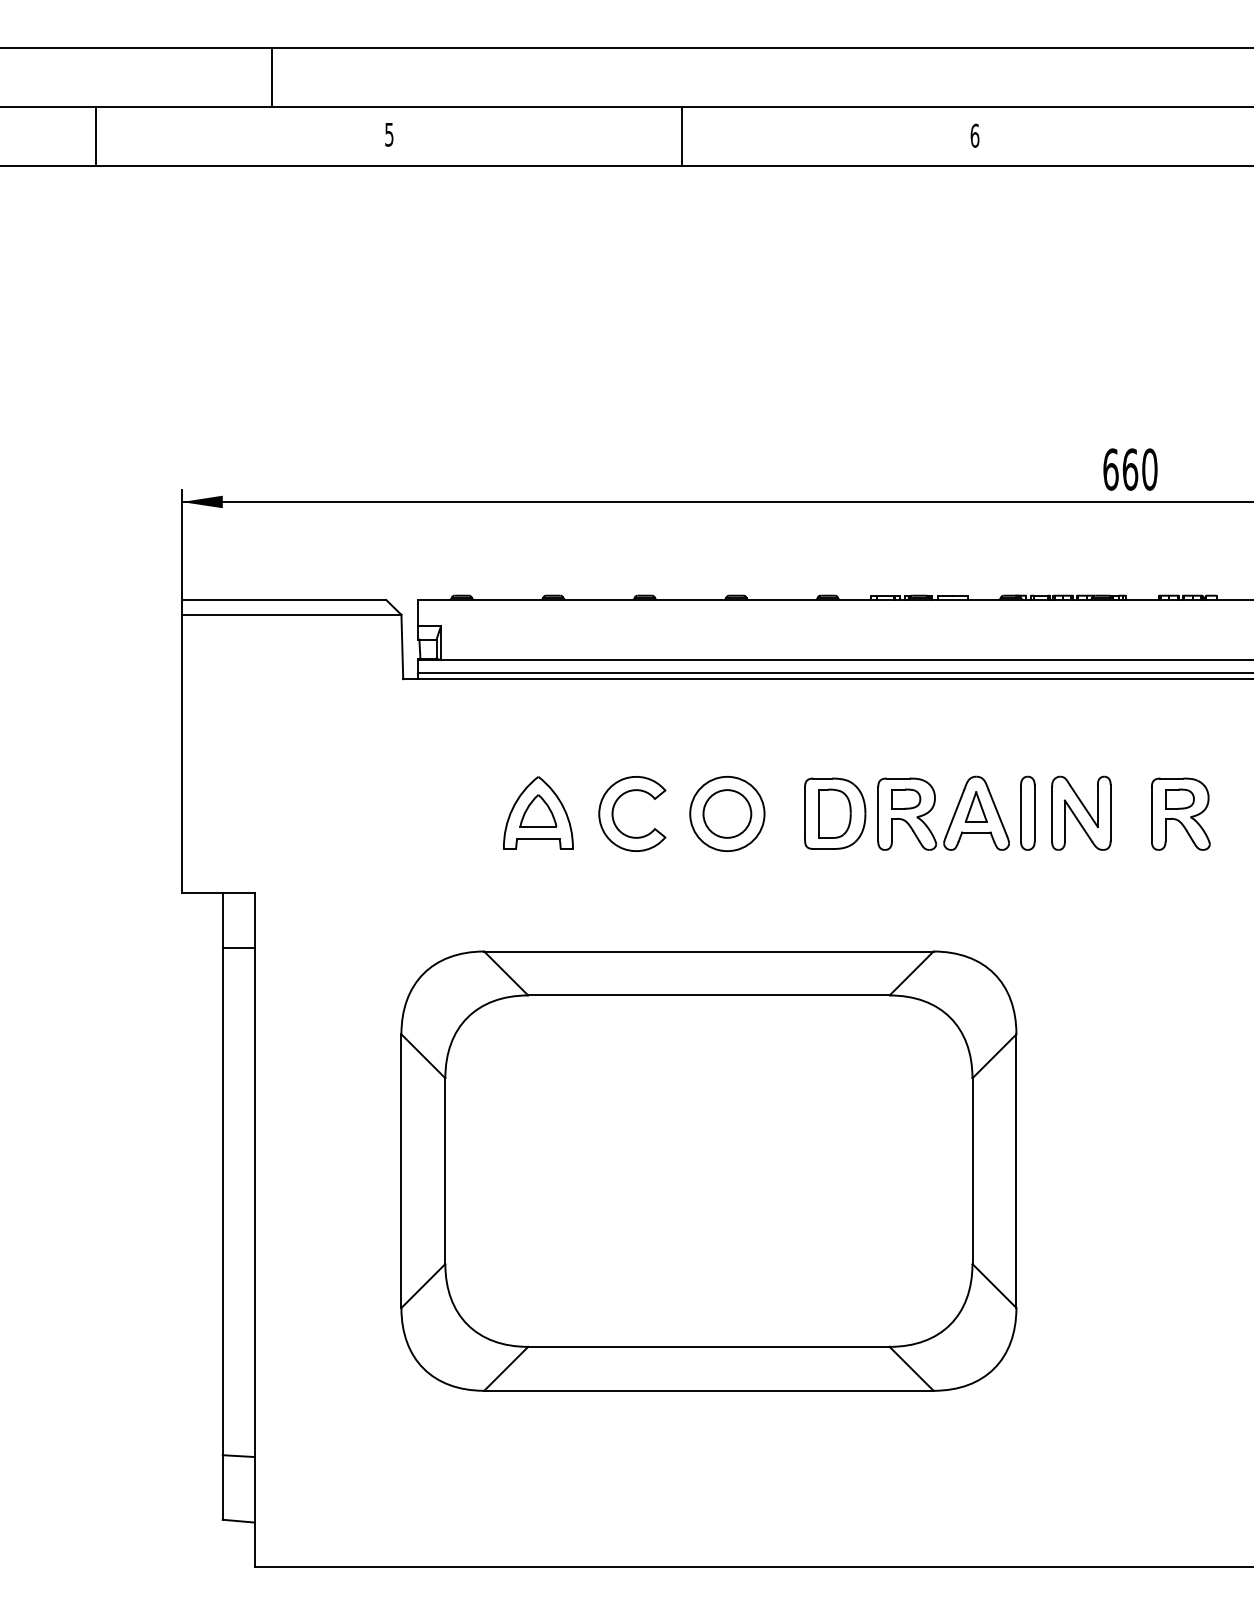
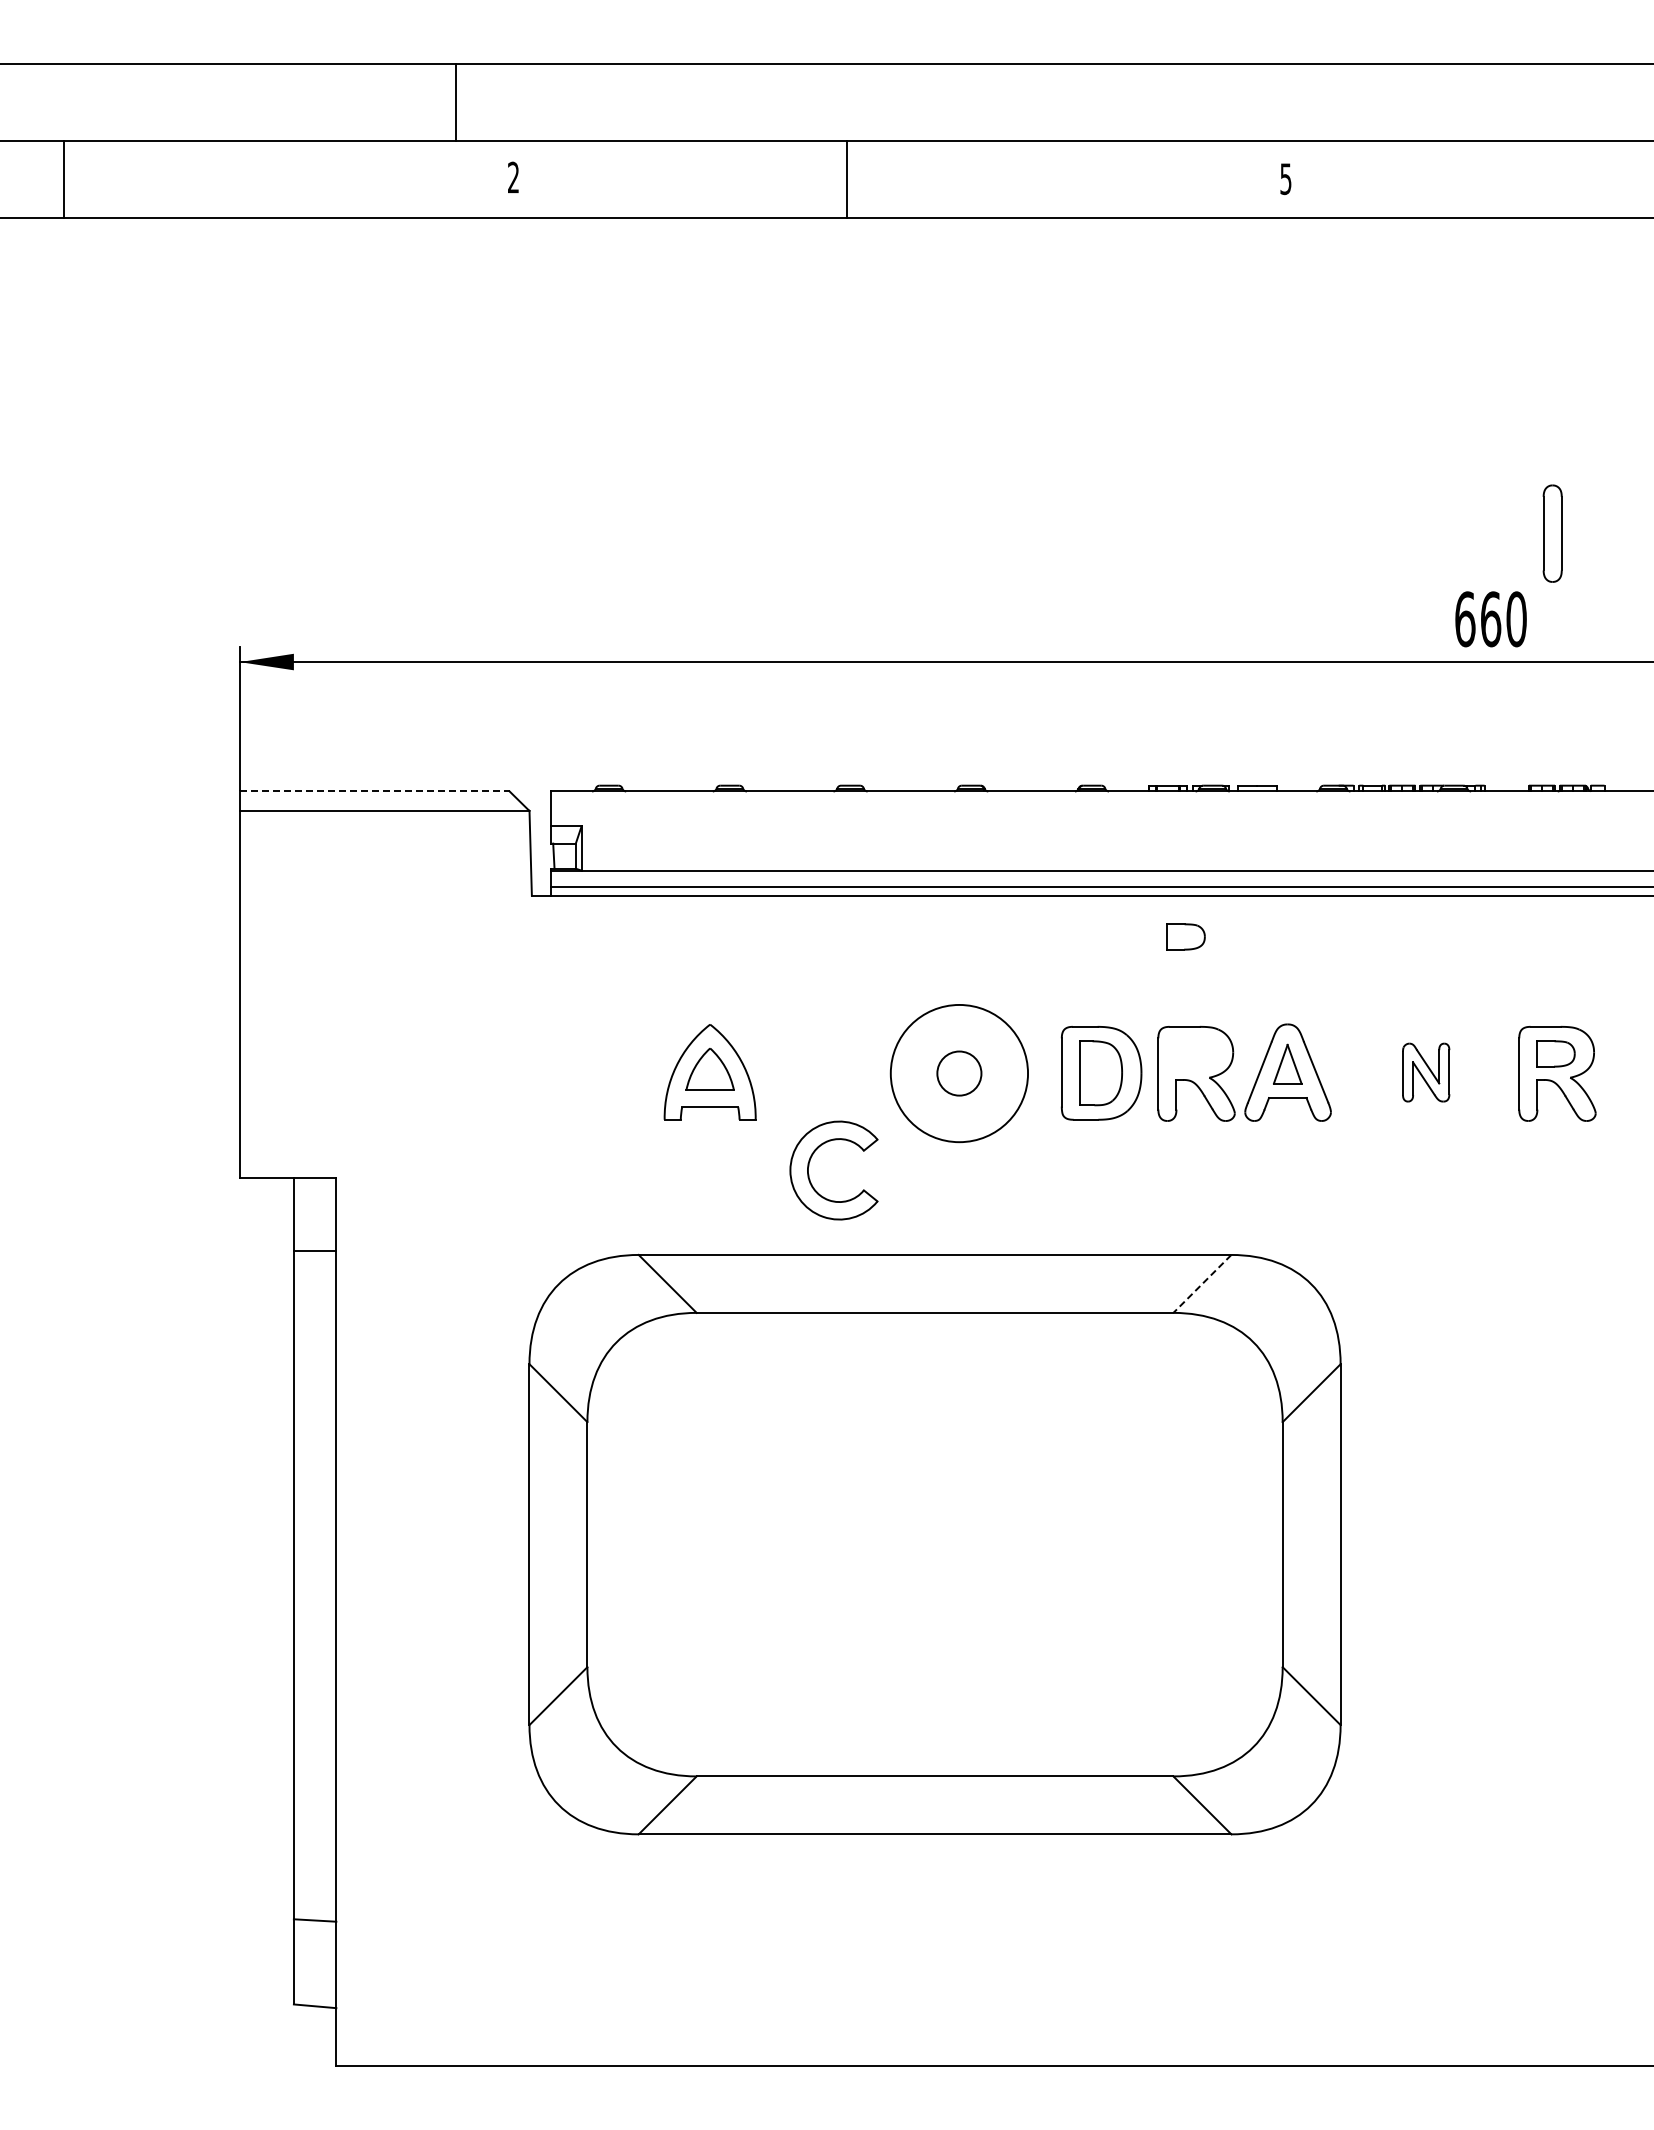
line: (271, 77) -> (455, 102), moved
text: (389, 134) -> (513, 177), 5 -> 2
line: (95, 136) -> (63, 179), moved
line: (681, 136) -> (847, 179), moved
text: (974, 136) -> (1285, 179), 6 -> 5
line: (283, 600) -> (374, 791), solid -> dashed
part: (905, 798) -> (1185, 936), moved
part: (613, 810) -> (809, 1166), moved
circle: (726, 813) -> (958, 1073), size x0.7
circle: (727, 813) -> (959, 1073), size x1.4
part: (1027, 813) -> (1552, 533), moved
part: (1080, 813) -> (1425, 1072), size x0.6
line: (911, 973) -> (1202, 1283), solid -> dashed

